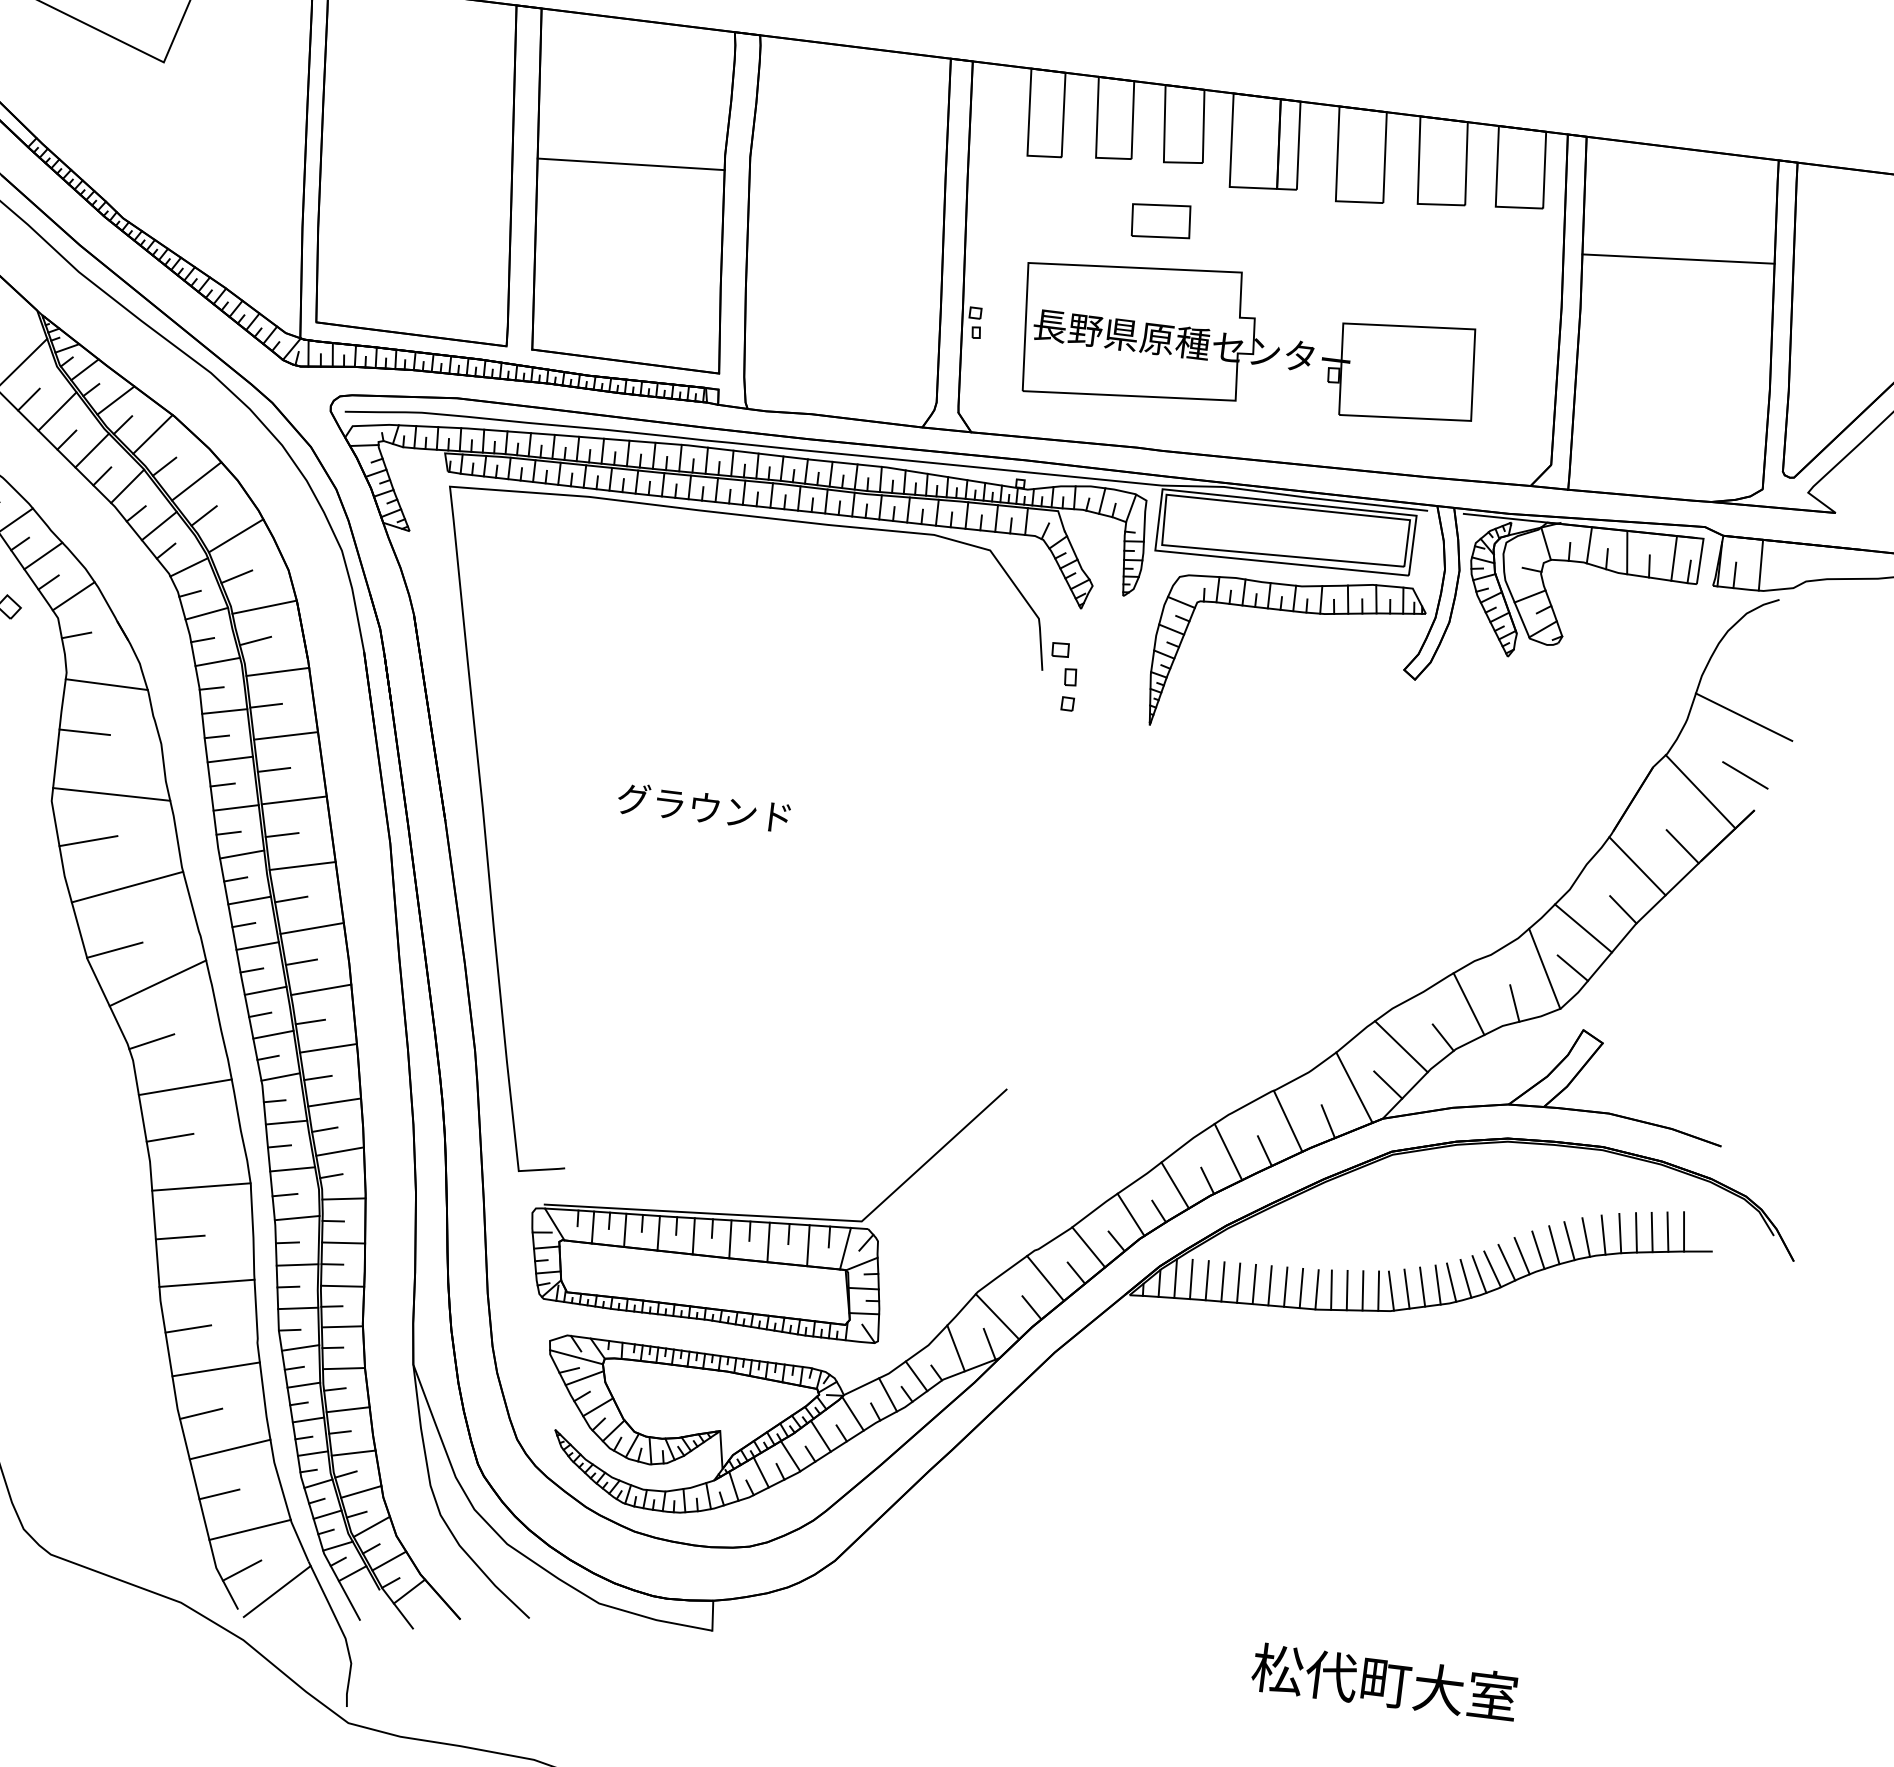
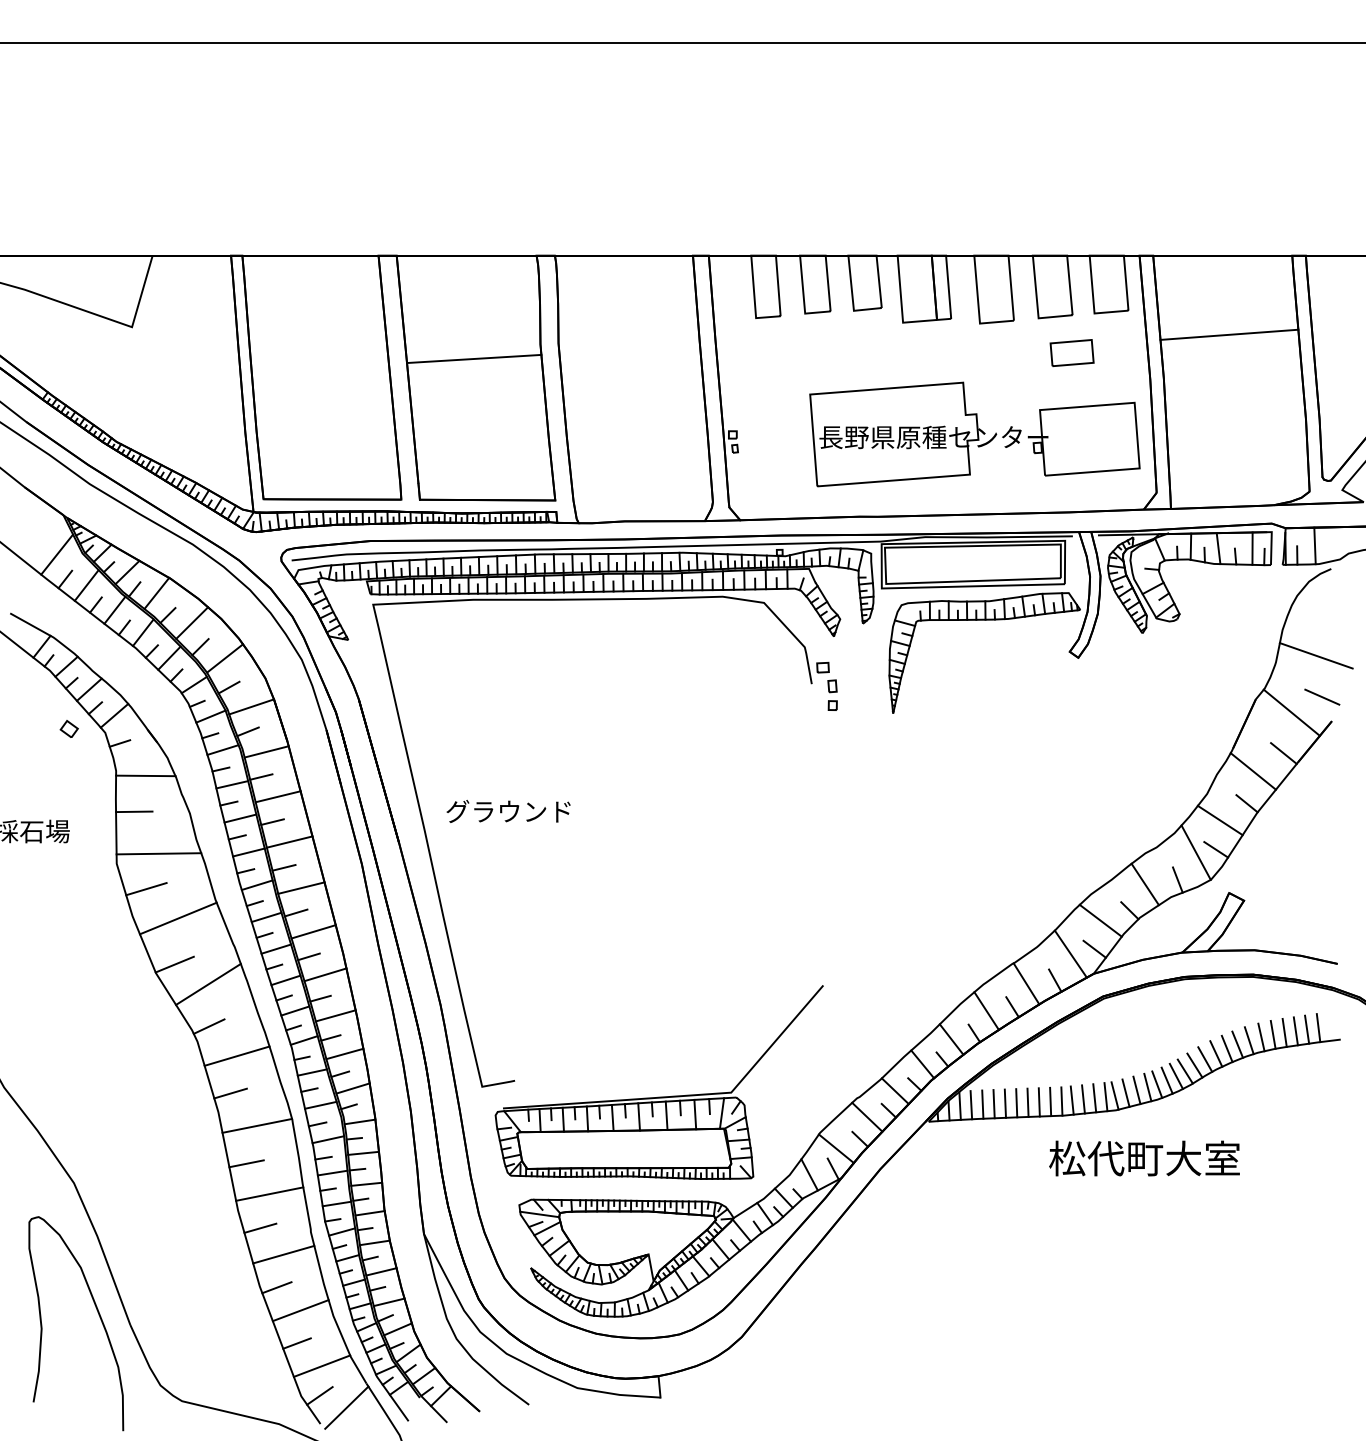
part: (1160, 220) -> (1071, 352), moved
part: (1248, 346) -> (974, 434), moved
text: (703, 807) -> (508, 811), moved
text: (1384, 1682) -> (1144, 1158), moved

